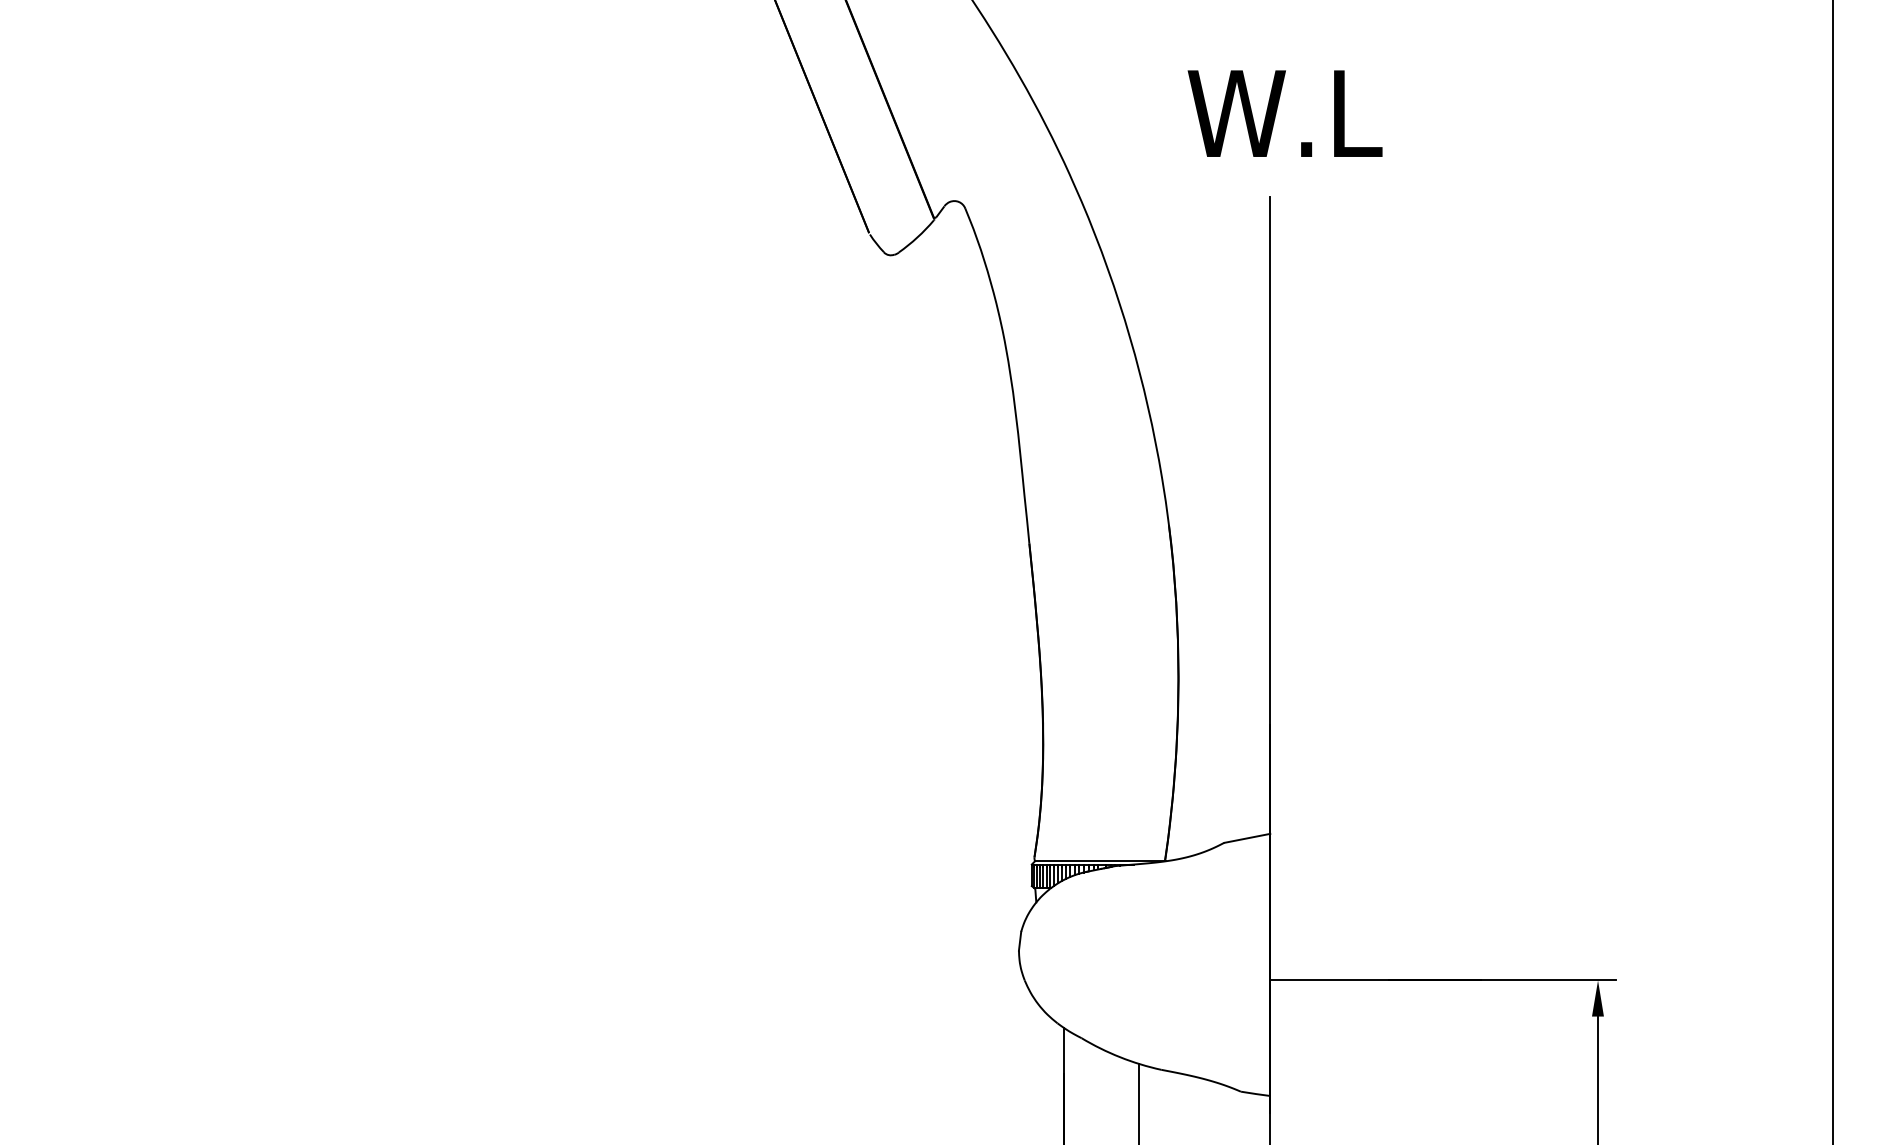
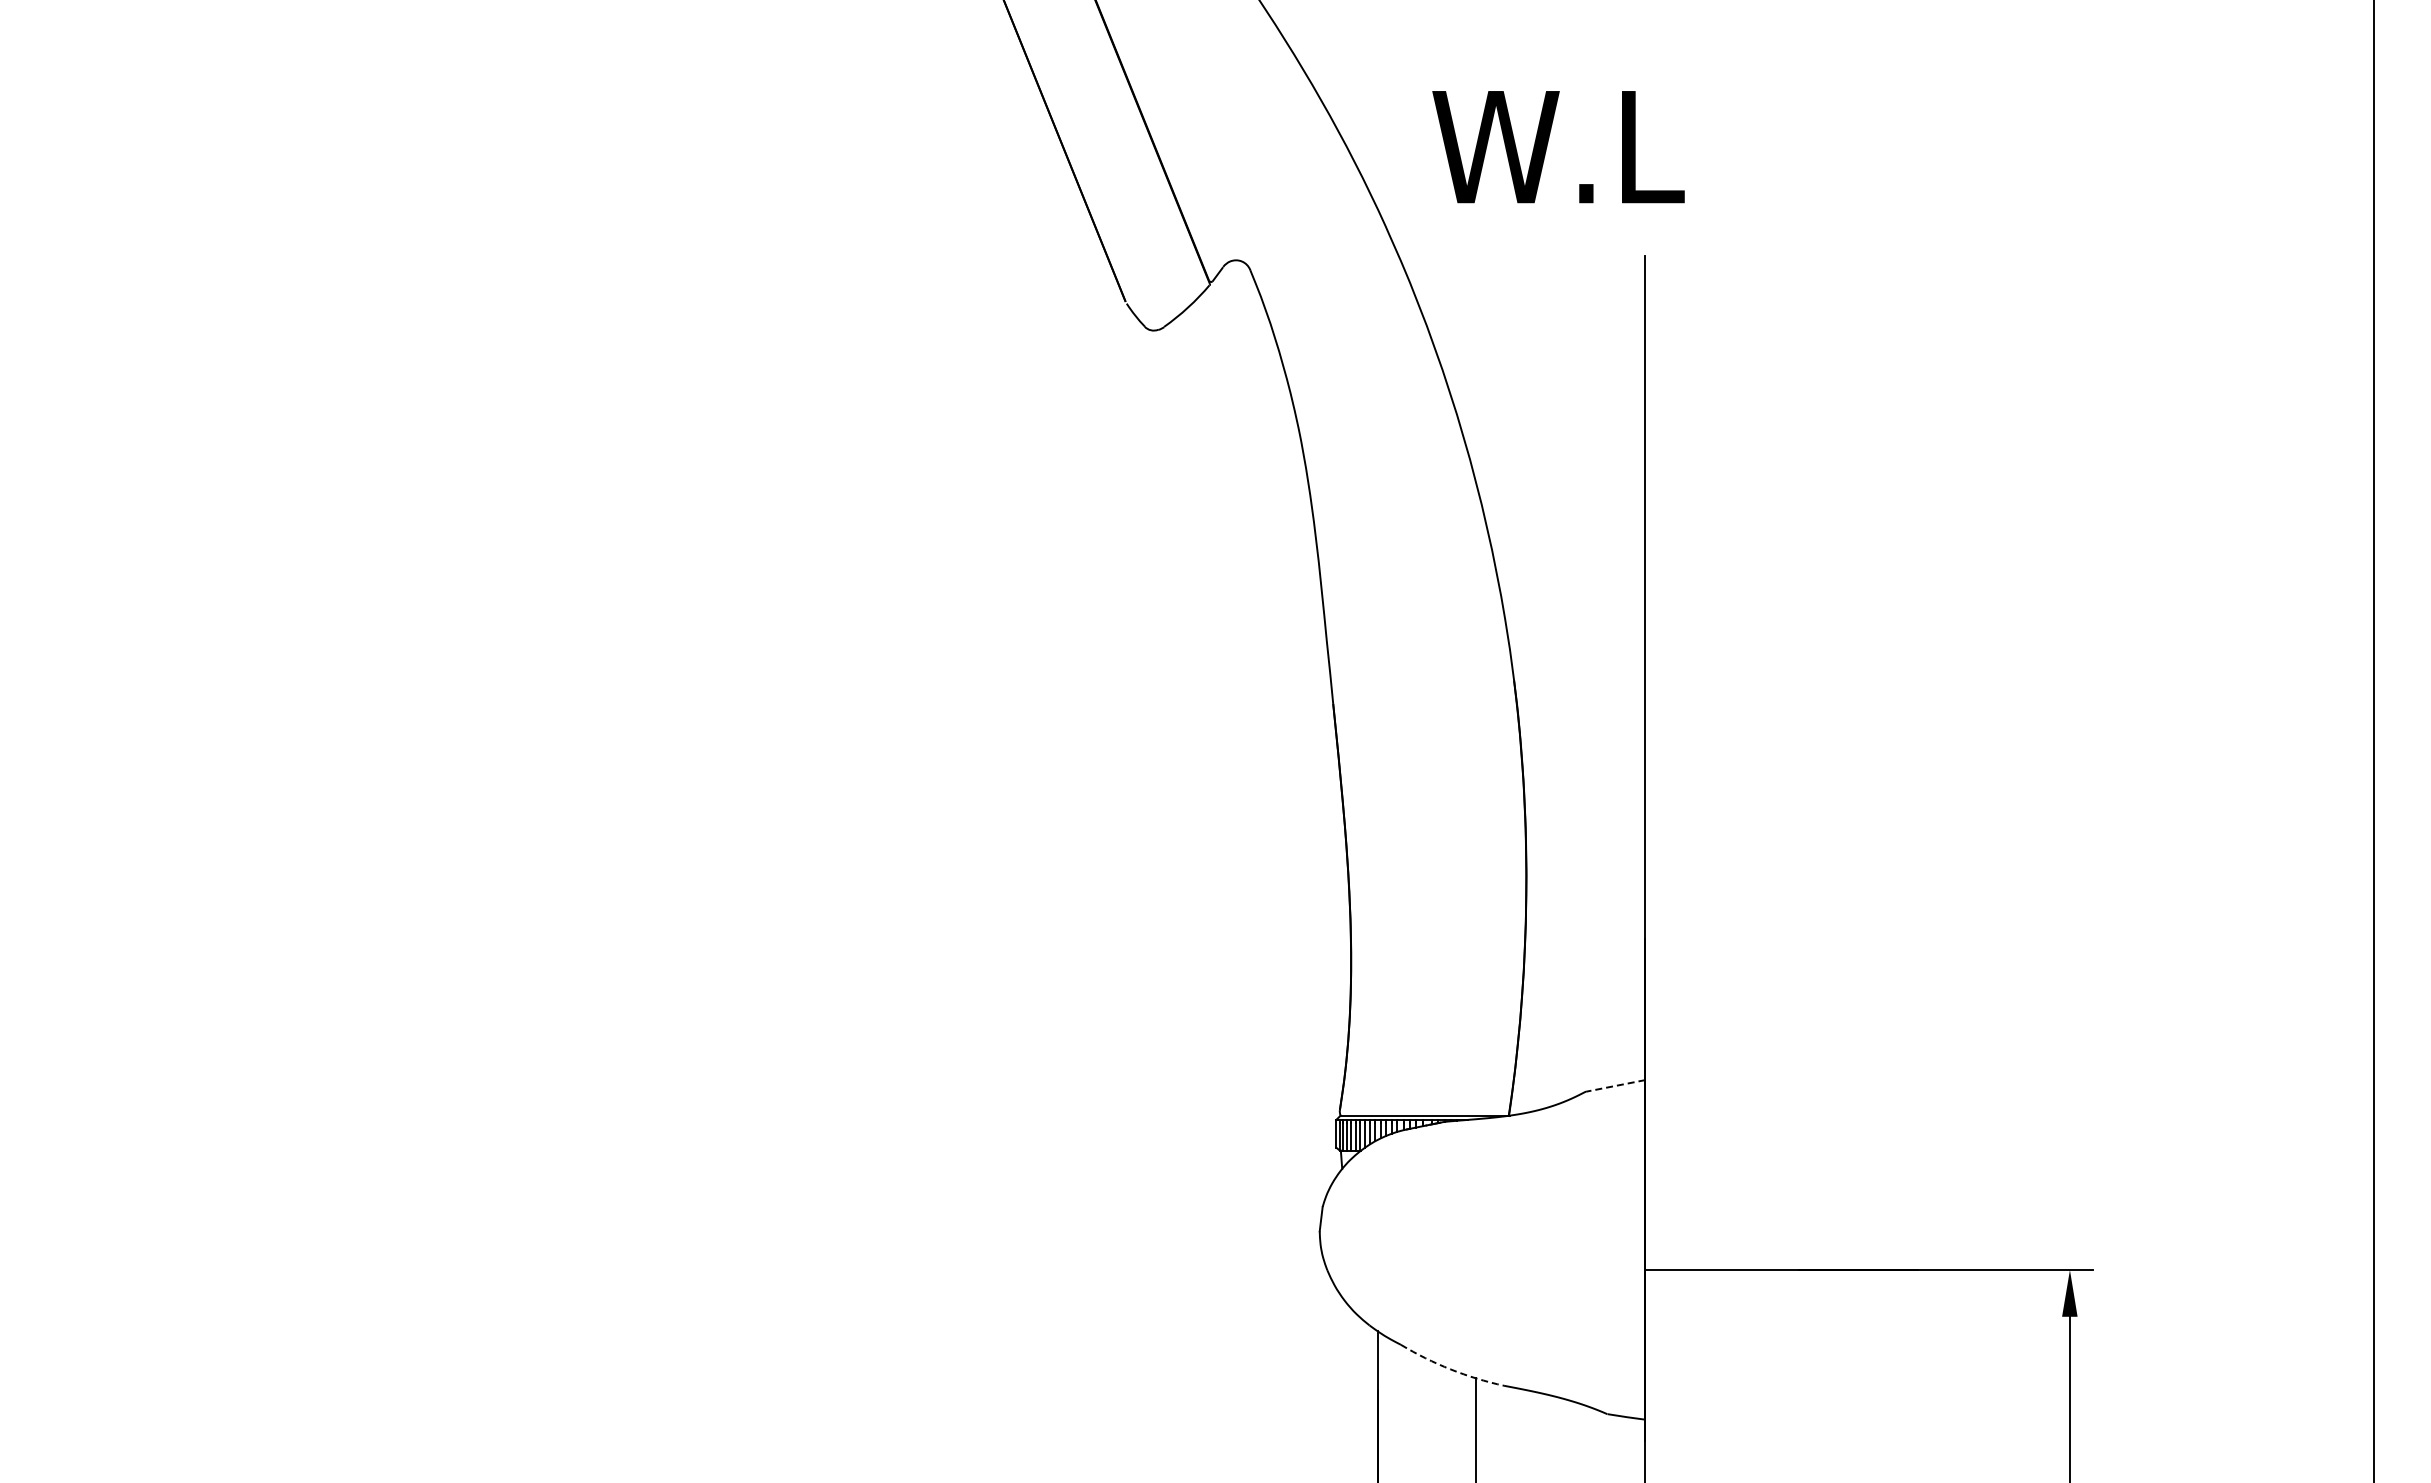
text: (1285, 113) -> (1558, 147), moved
line: (1247, 838) -> (1615, 1086), solid -> dashed
arc: (1119, 1057) -> (1450, 1369), solid -> dashed

